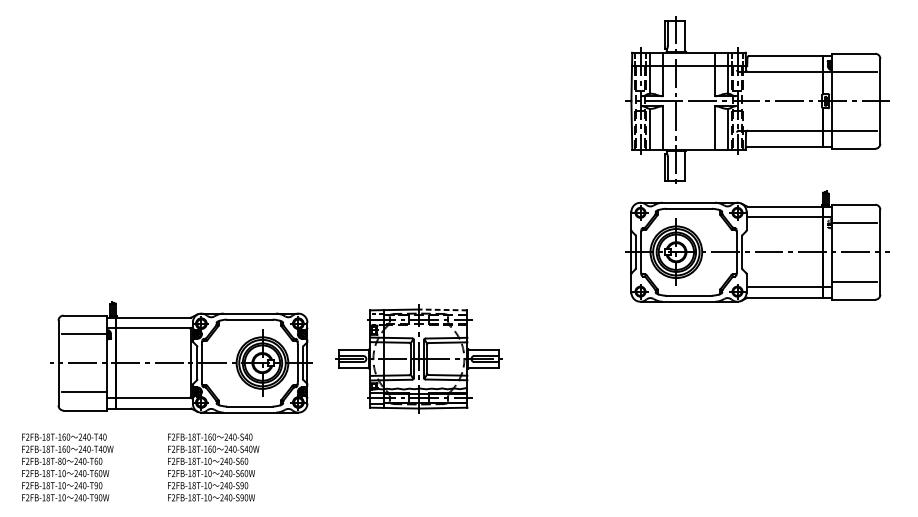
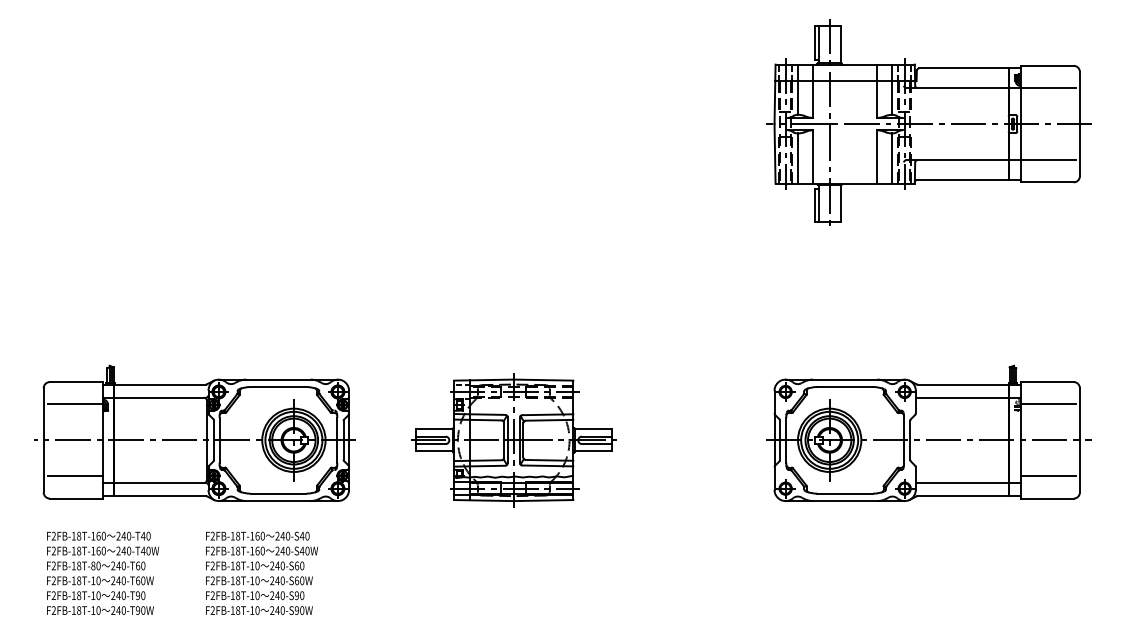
part: (756, 245) -> (928, 432), moved
line: (443, 310) -> (543, 380), dashed -> solid
part: (181, 356) -> (194, 432), moved
text: (68, 466) -> (103, 572), moved

